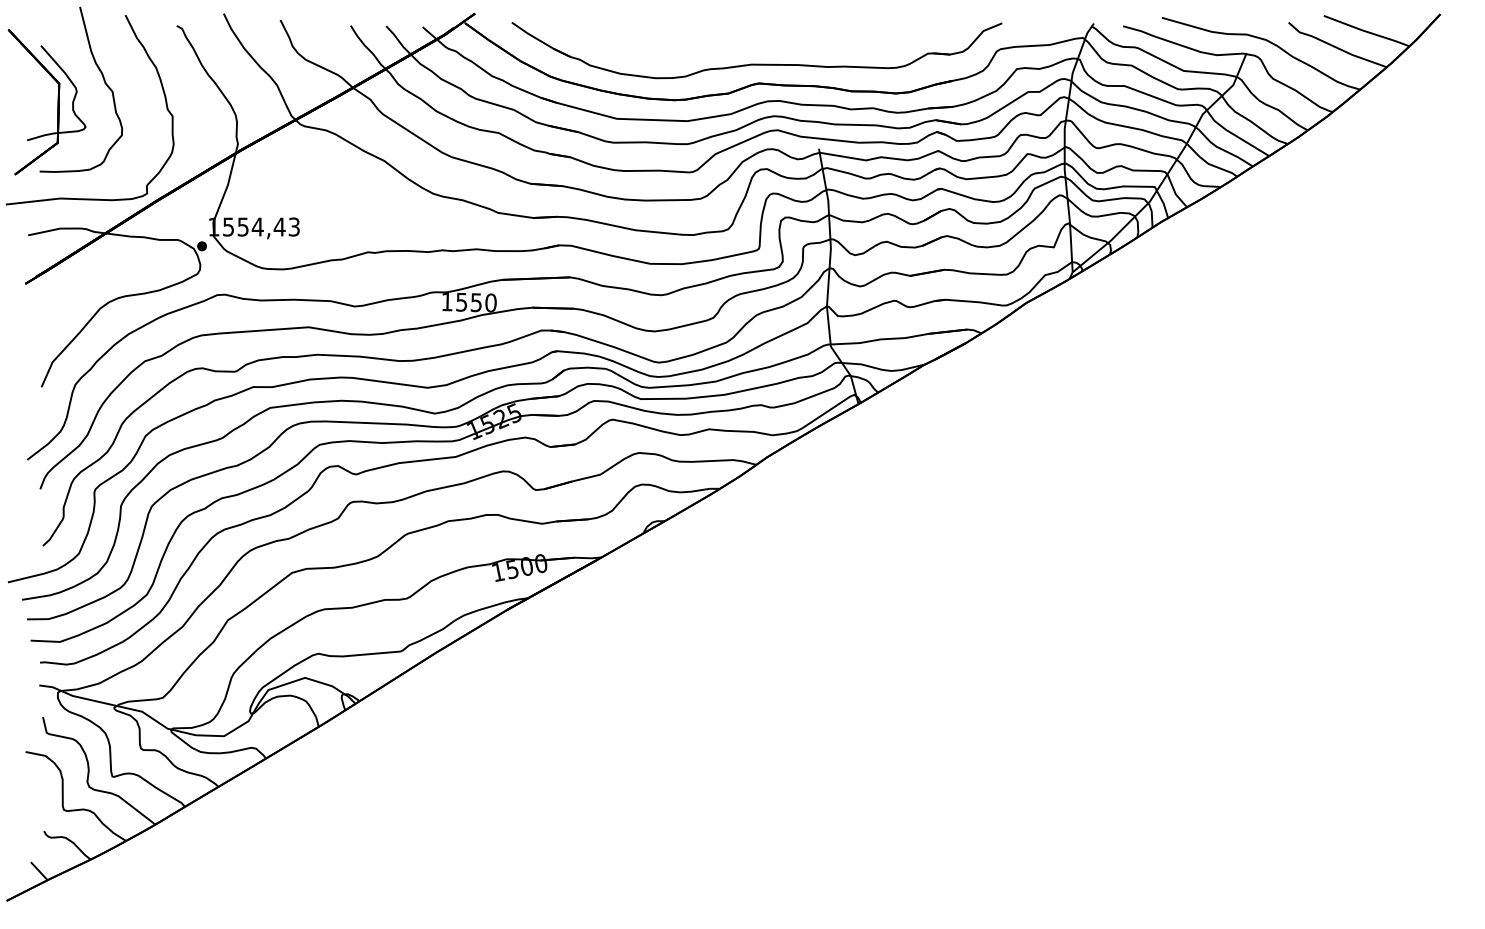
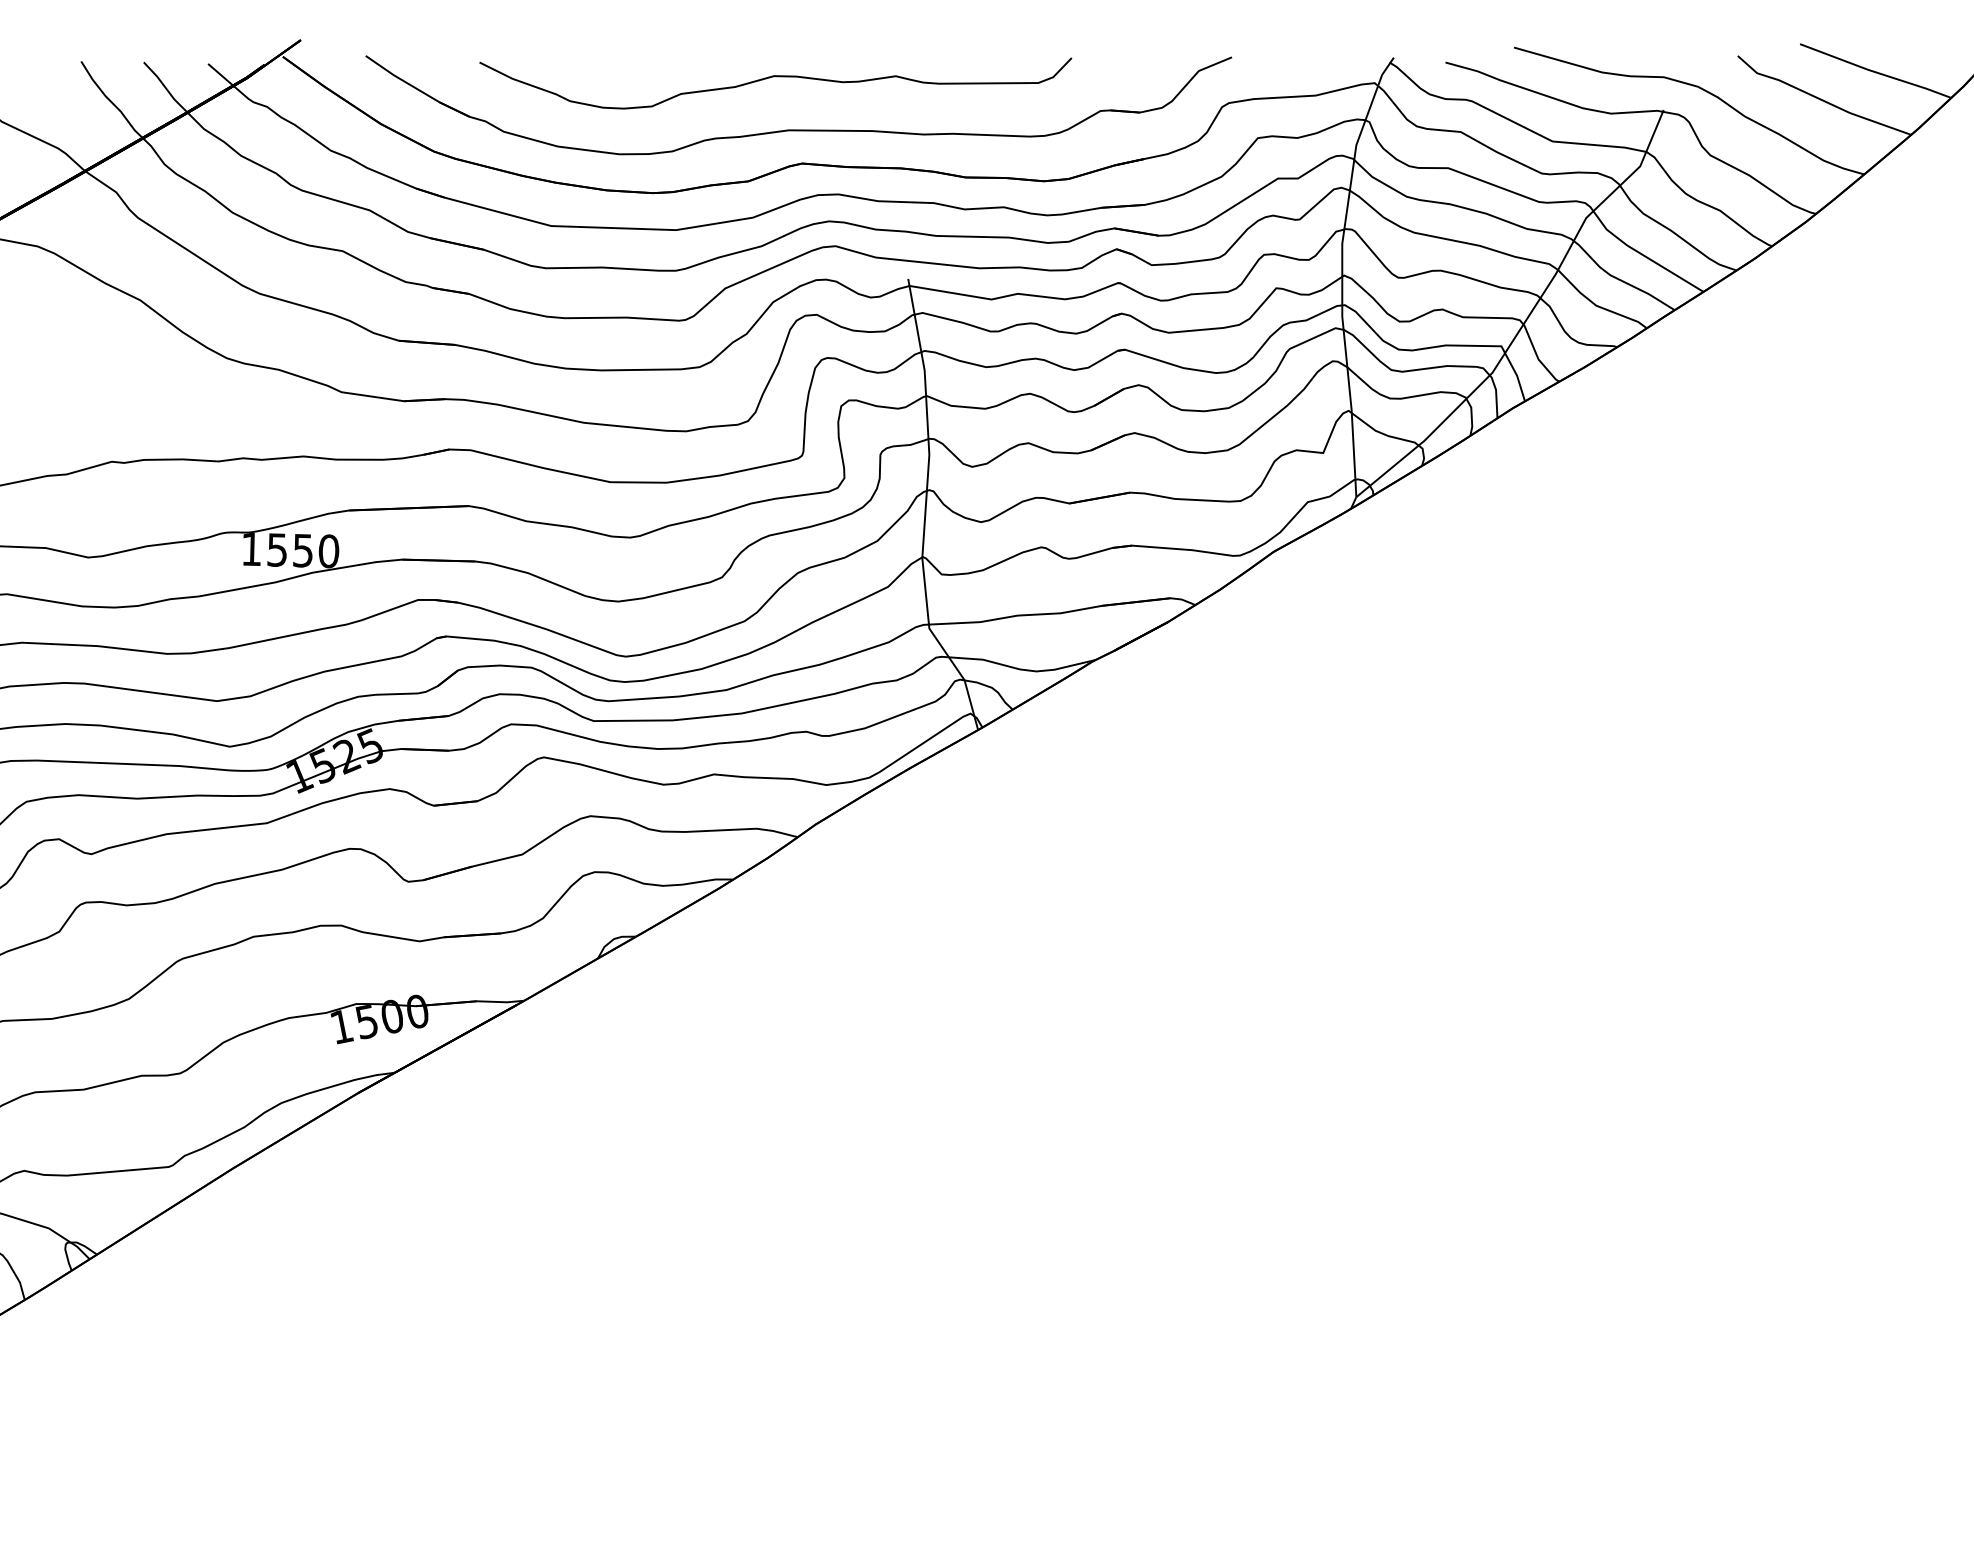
curve: (741, 35) -> (771, 78), added

